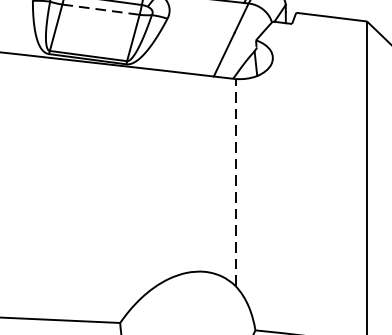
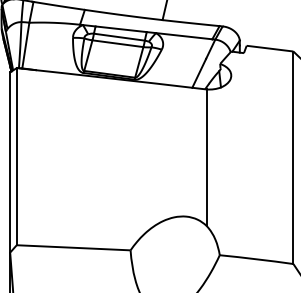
line: (100, 9) -> (117, 43), dashed -> solid
line: (235, 182) -> (206, 157), dashed -> solid

